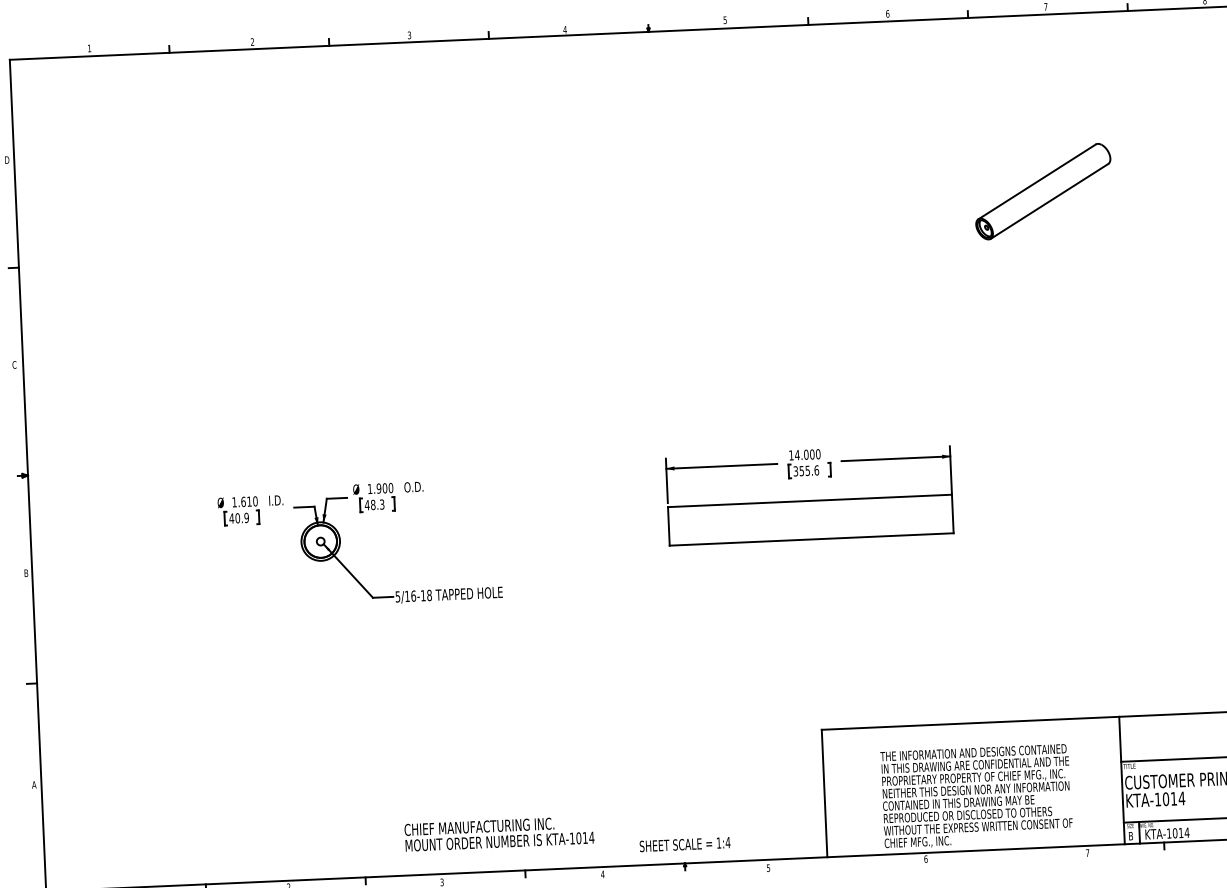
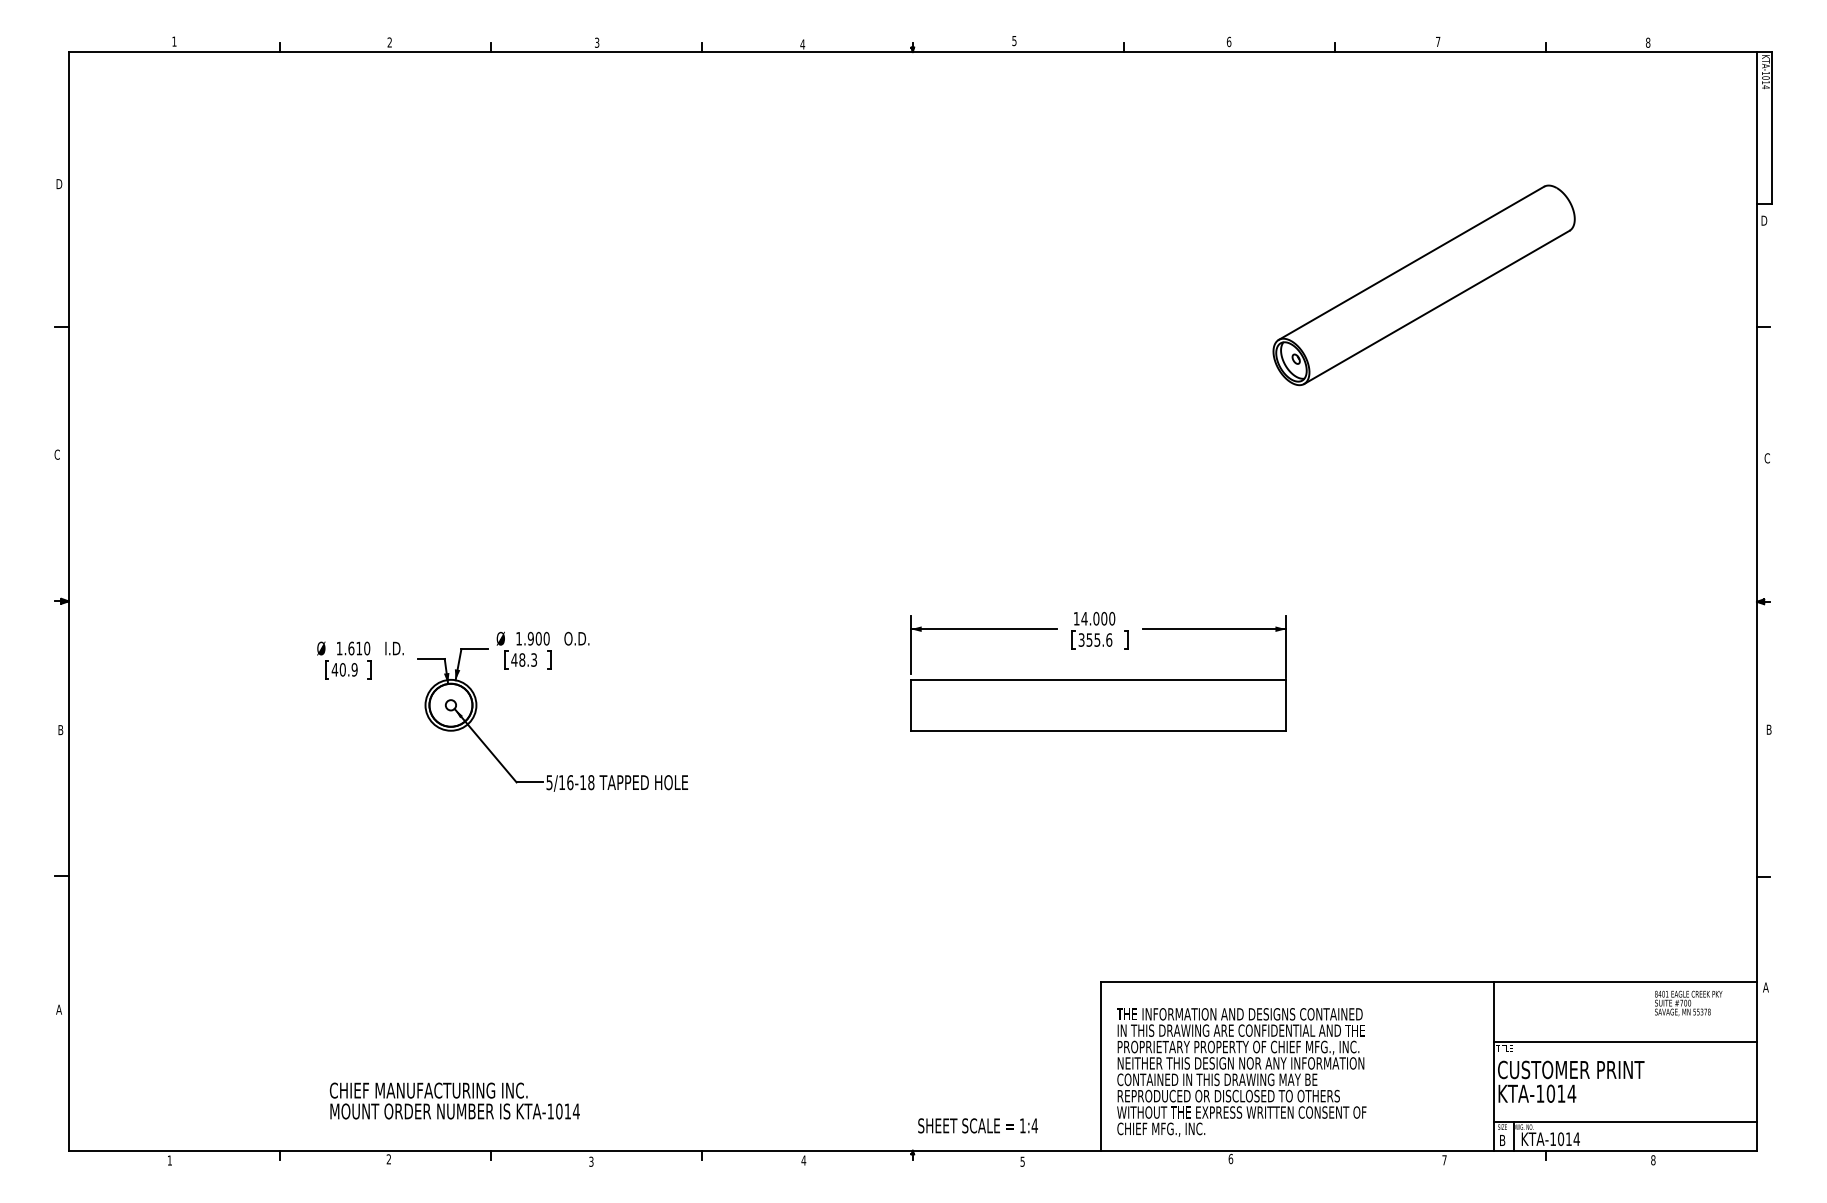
part: (1042, 191) -> (1423, 285), size x1.67
text: (976, 796) -> (1241, 1072), moved
text: (499, 833) -> (454, 1100), moved
text: (684, 844) -> (977, 1125), moved

